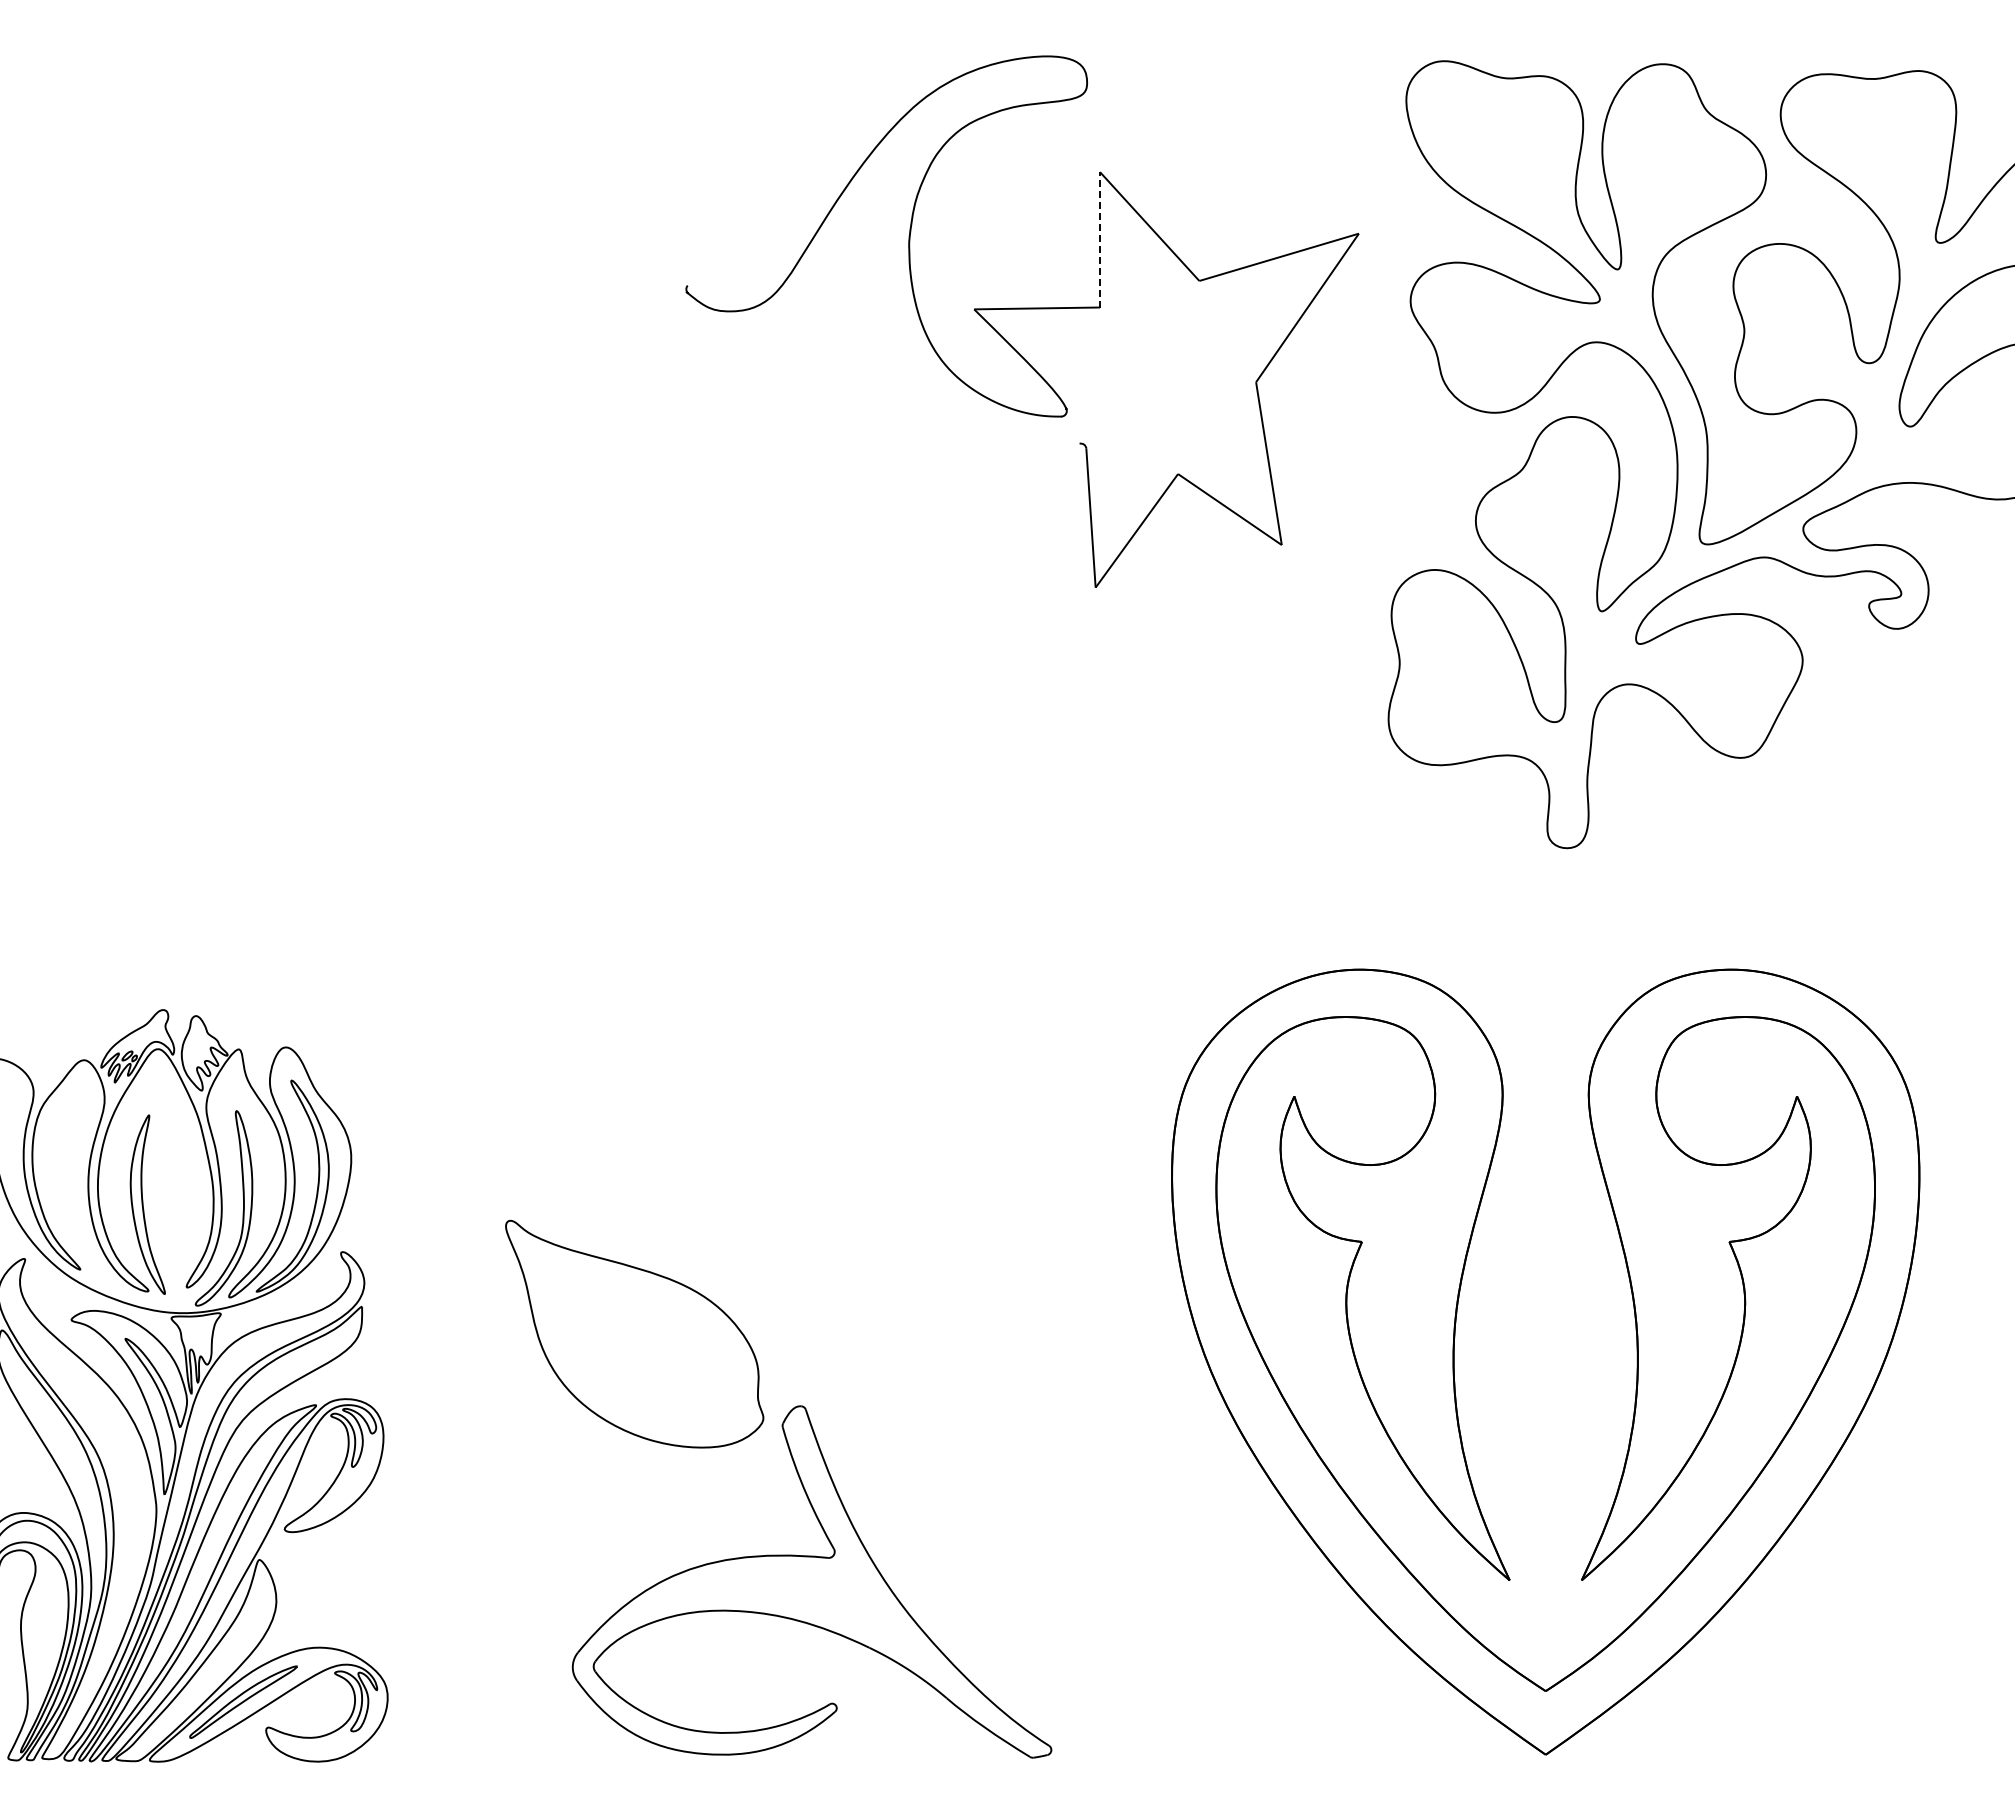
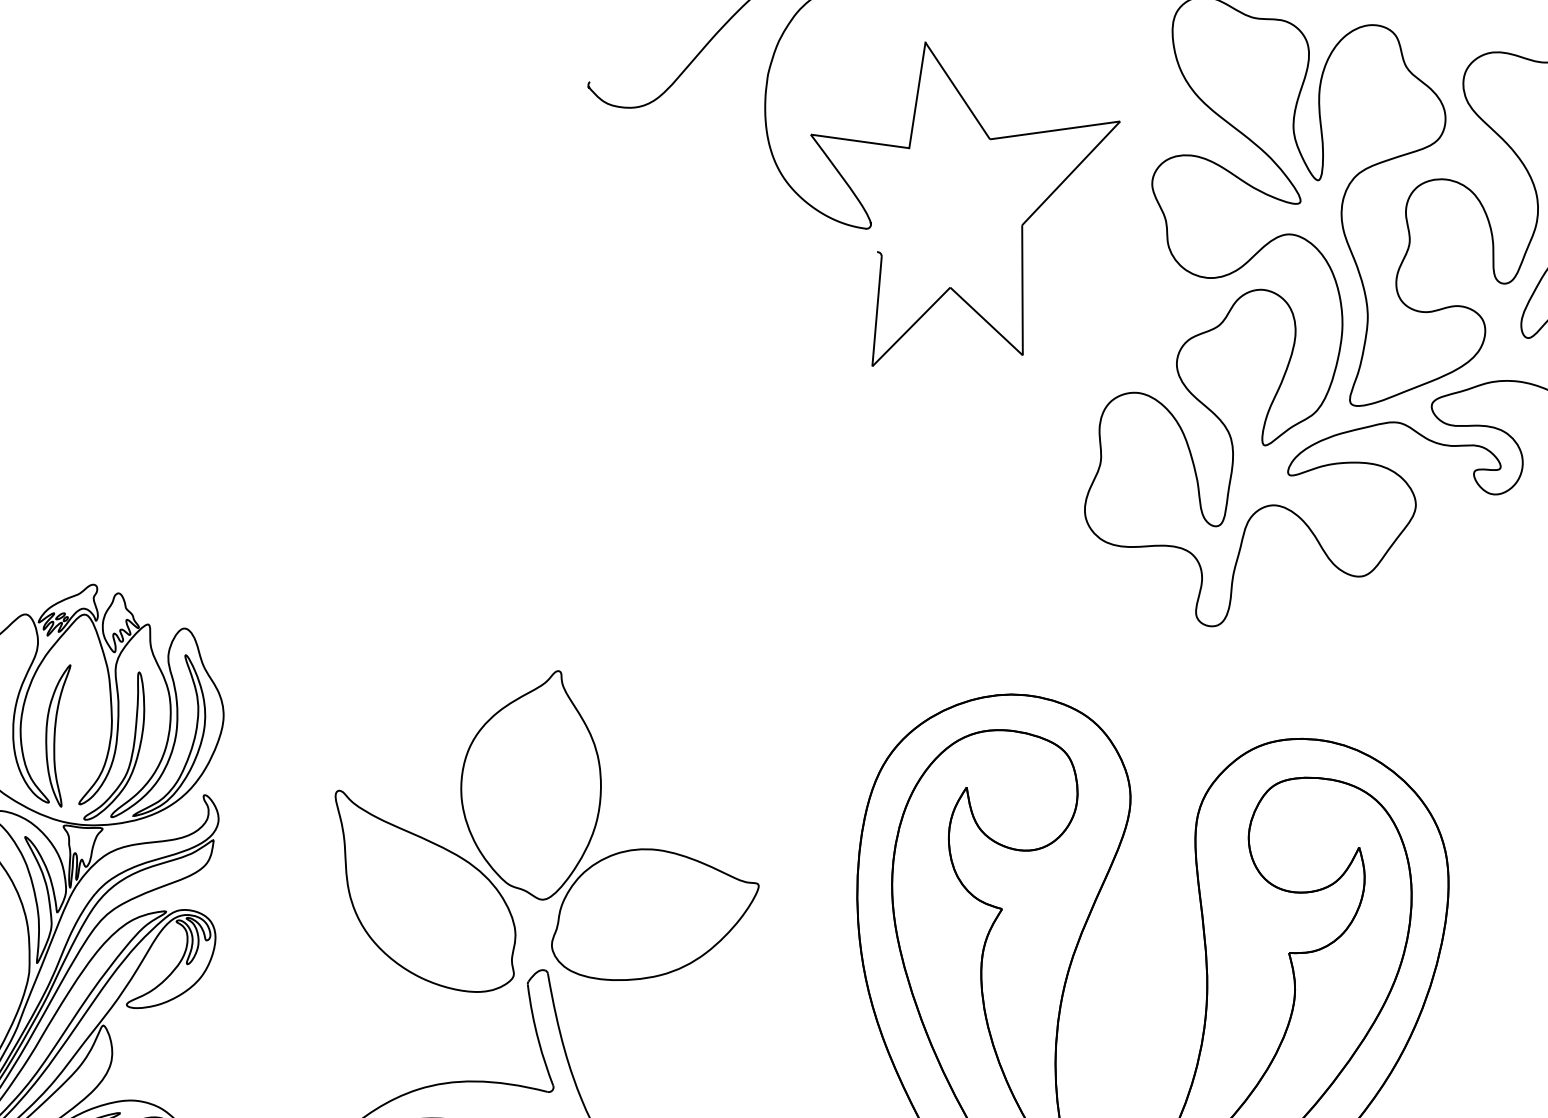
line: (1100, 239) -> (917, 95), dashed -> solid
part: (838, 1214) -> (596, 825), added

